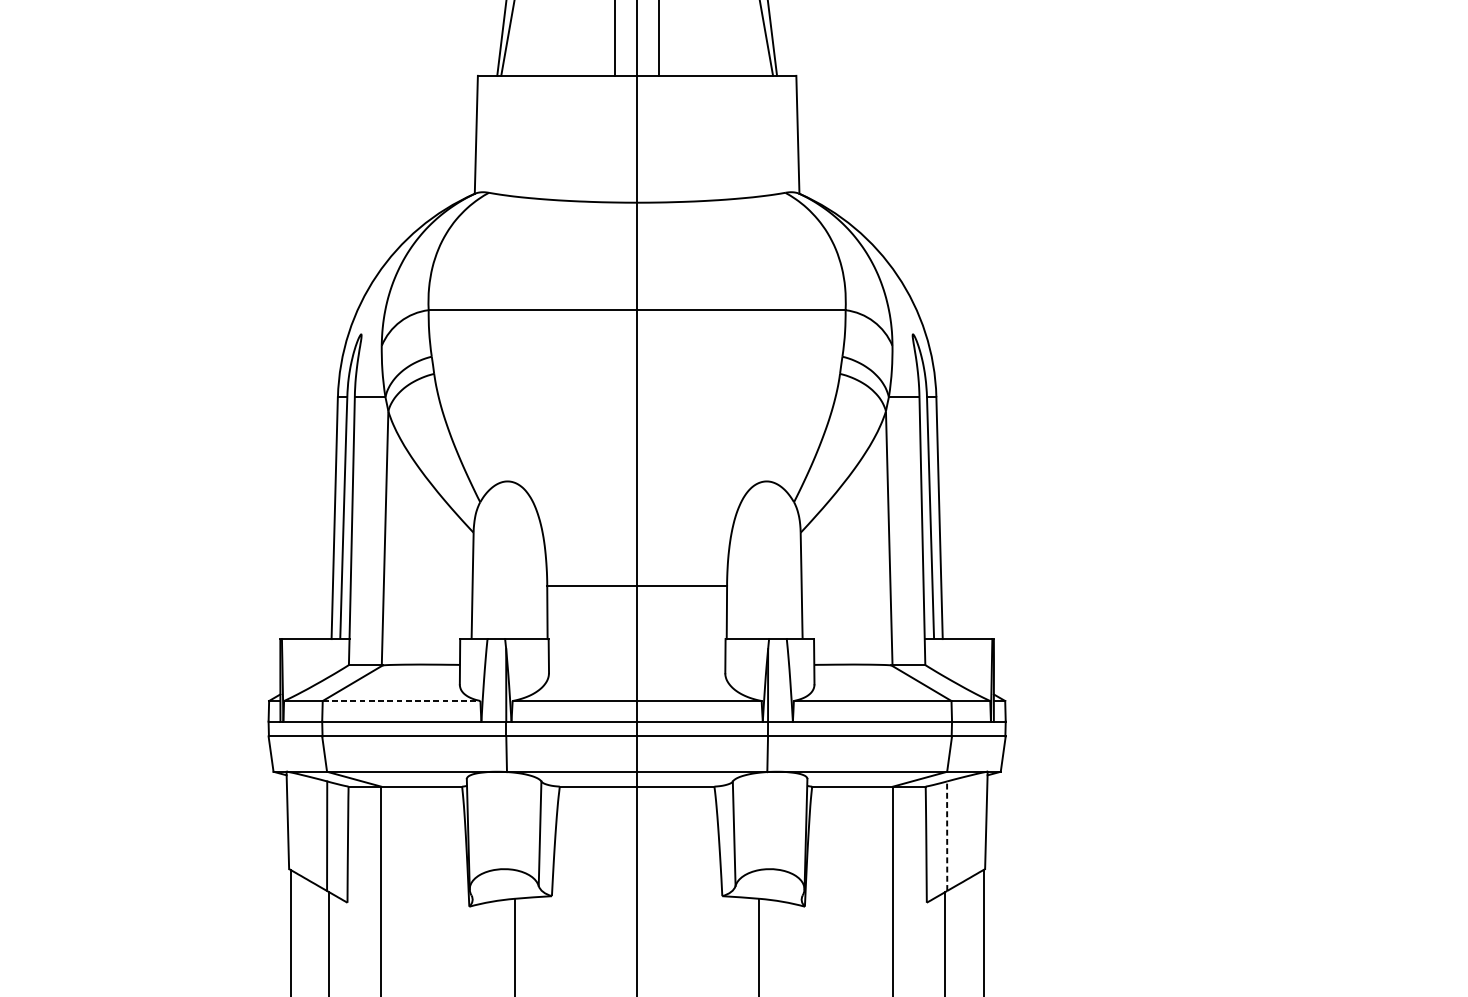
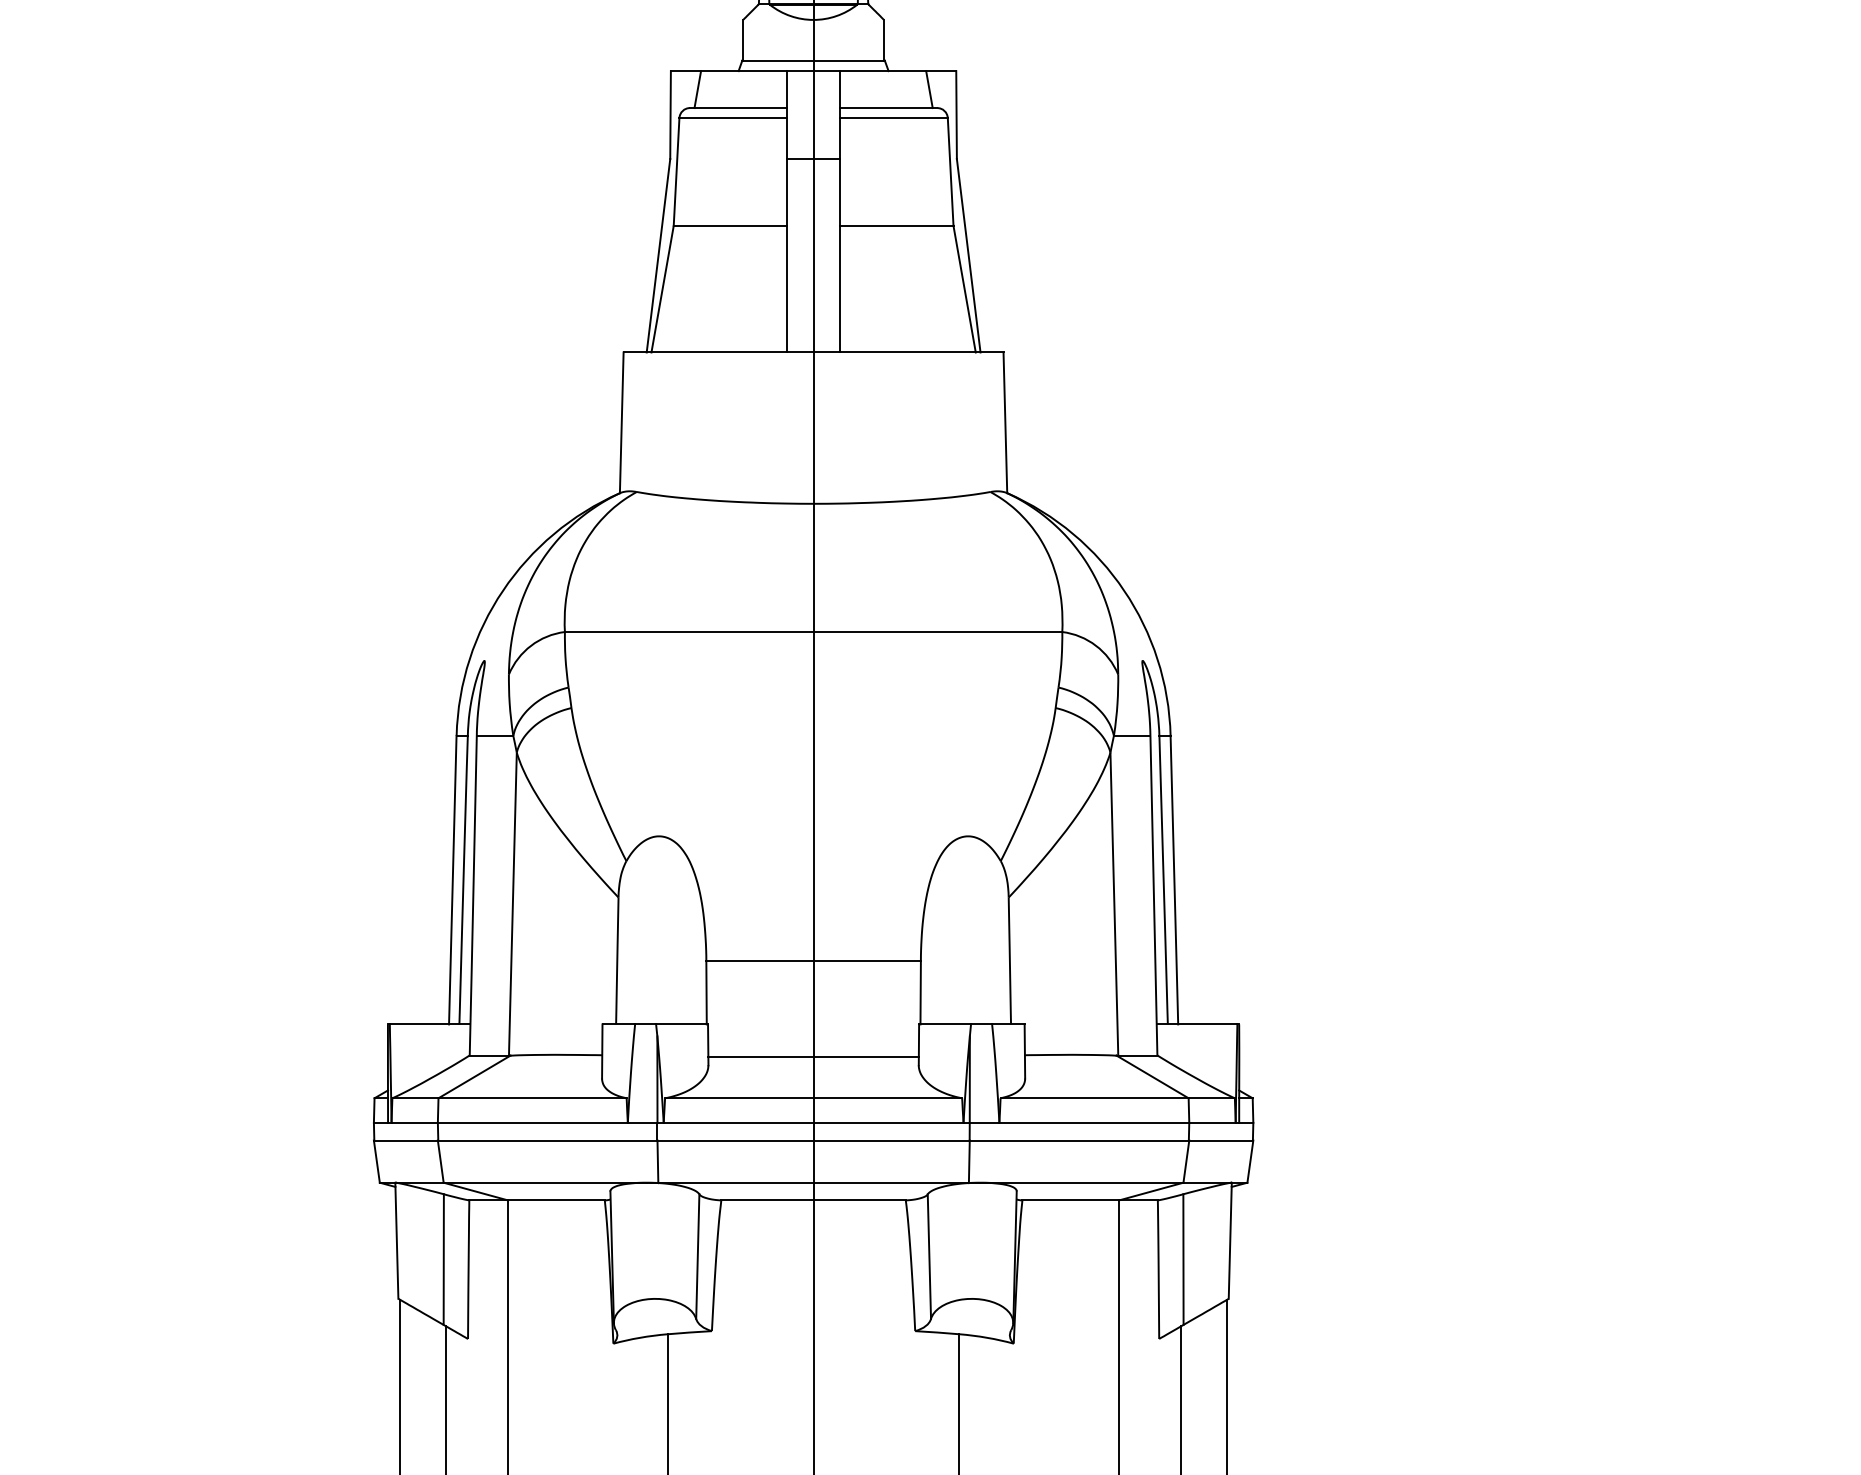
line: (637, 665) -> (813, 1056), added
line: (402, 701) -> (533, 1098), dashed -> solid
line: (947, 836) -> (1183, 1259), dashed -> solid

